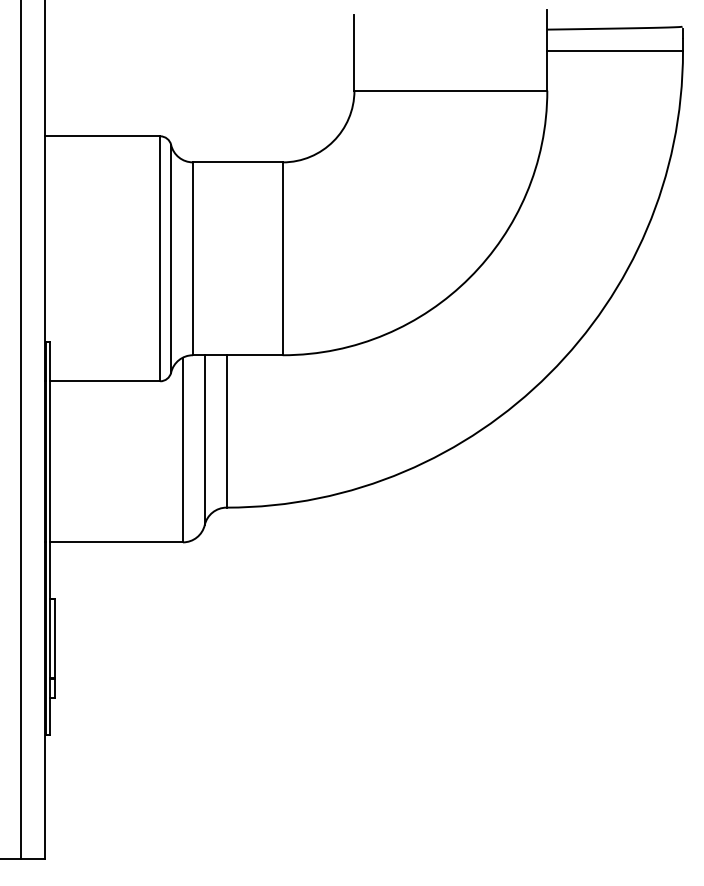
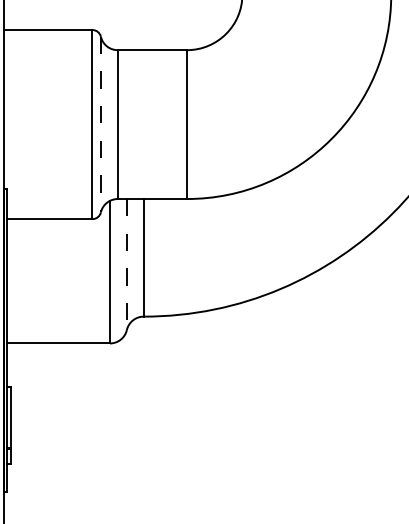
line: (171, 258) -> (101, 124), solid -> dashed
line: (204, 440) -> (126, 264), solid -> dashed

